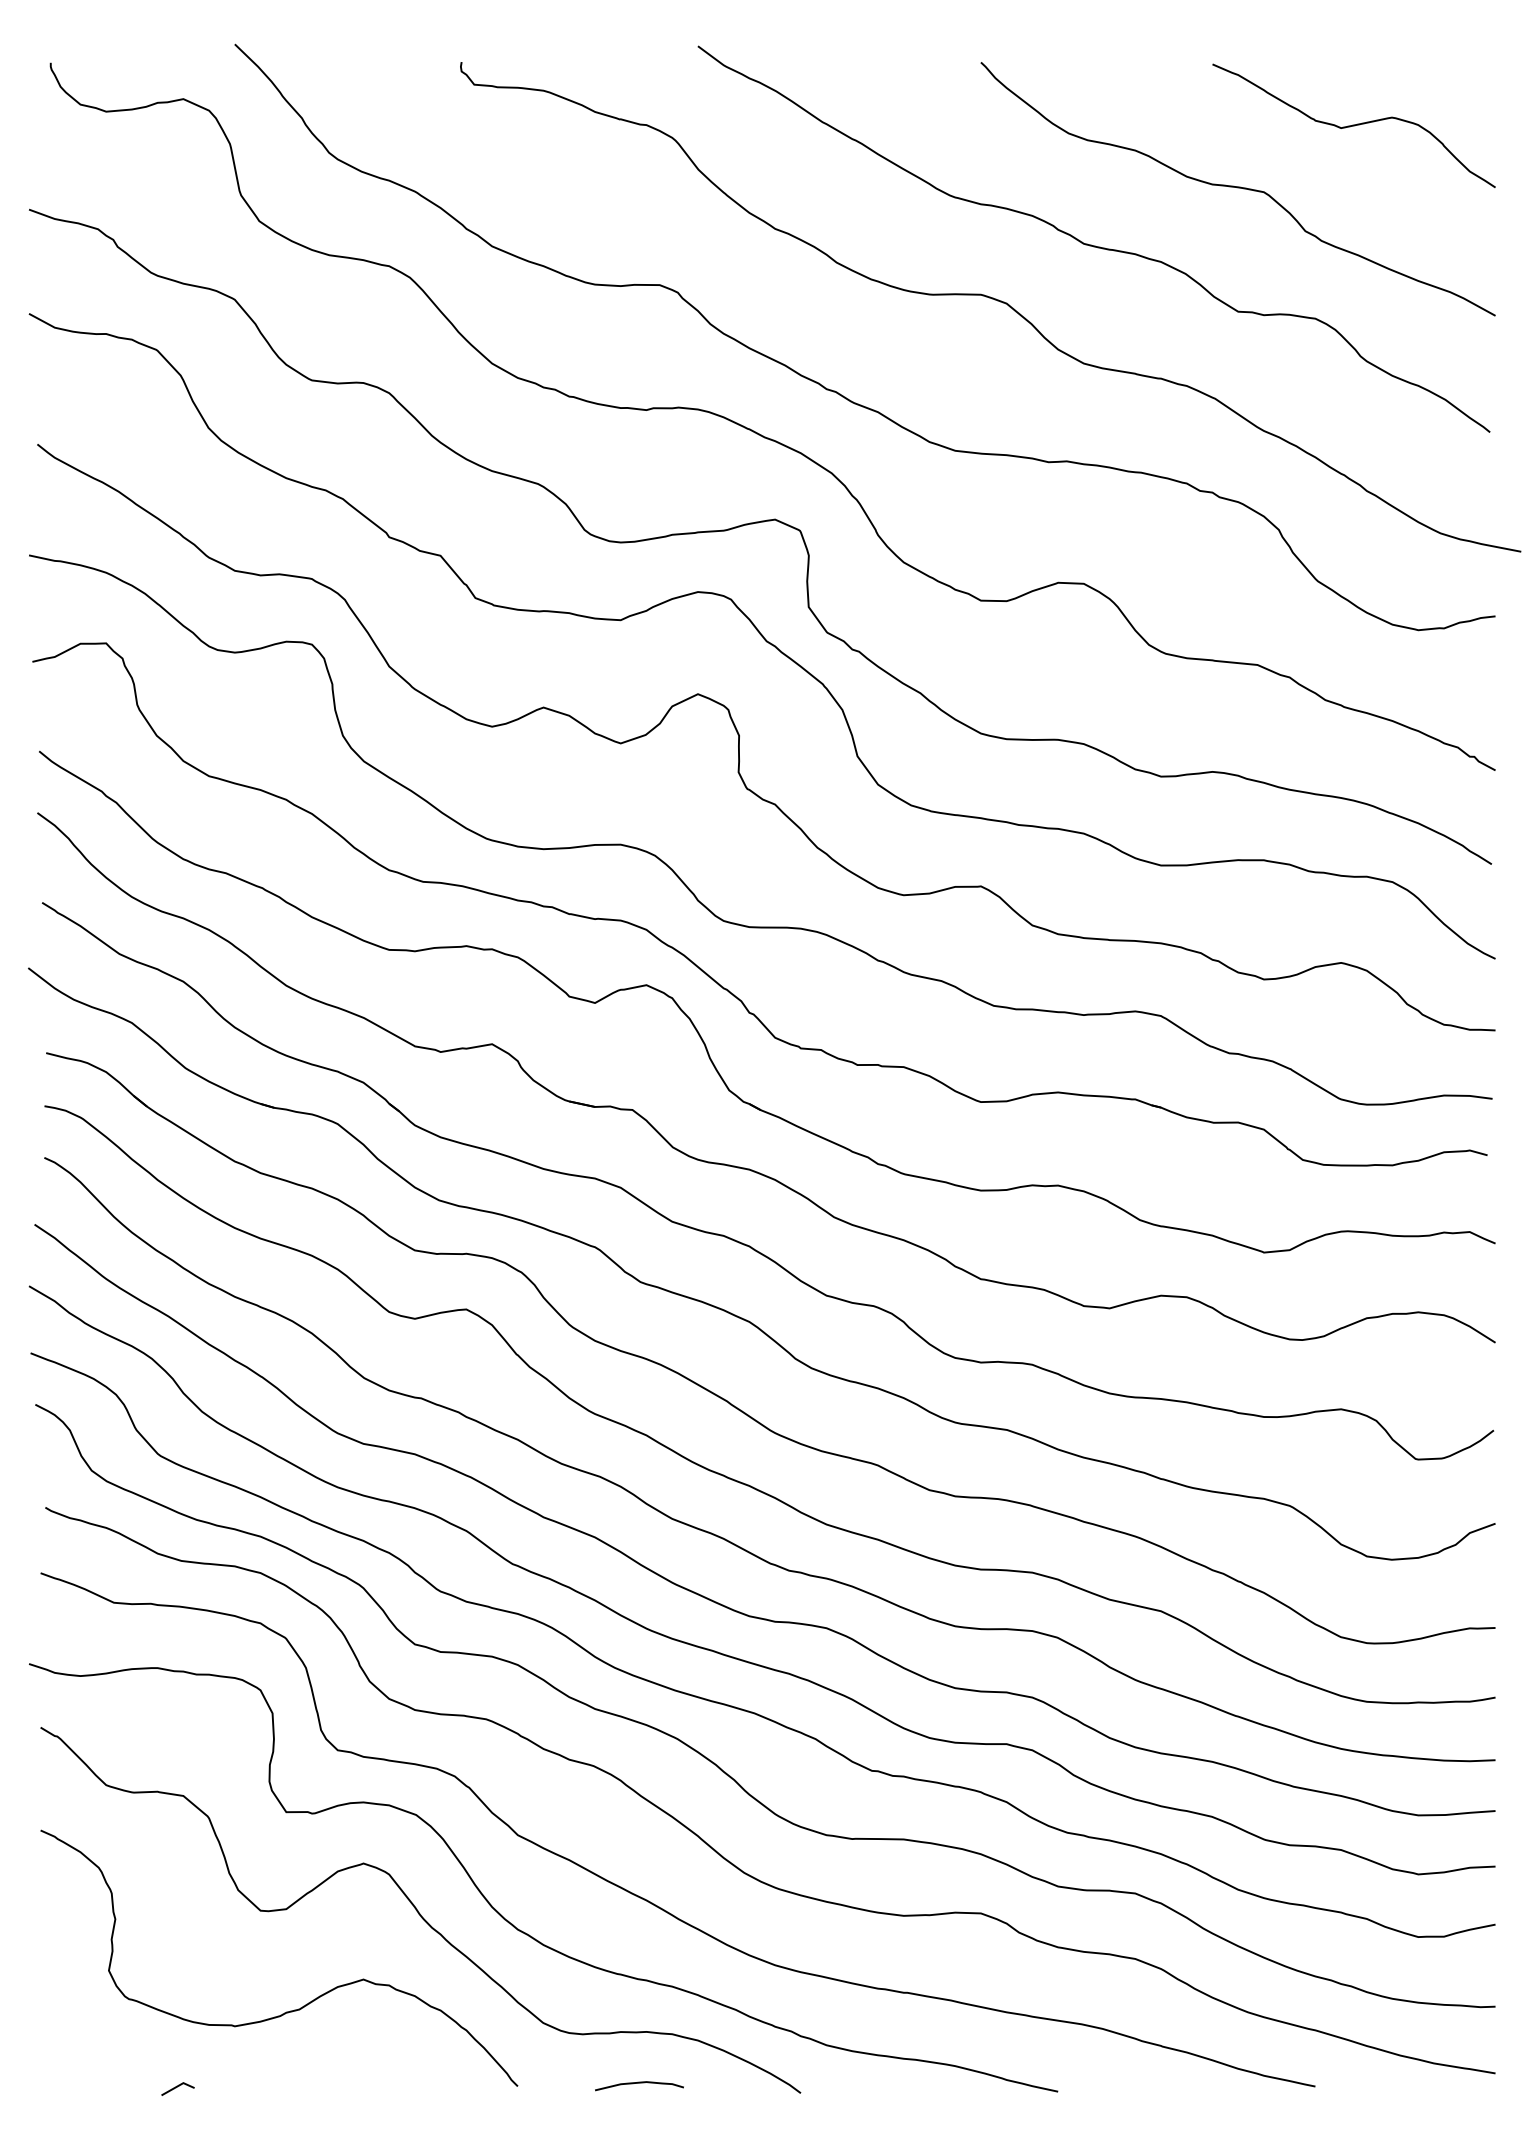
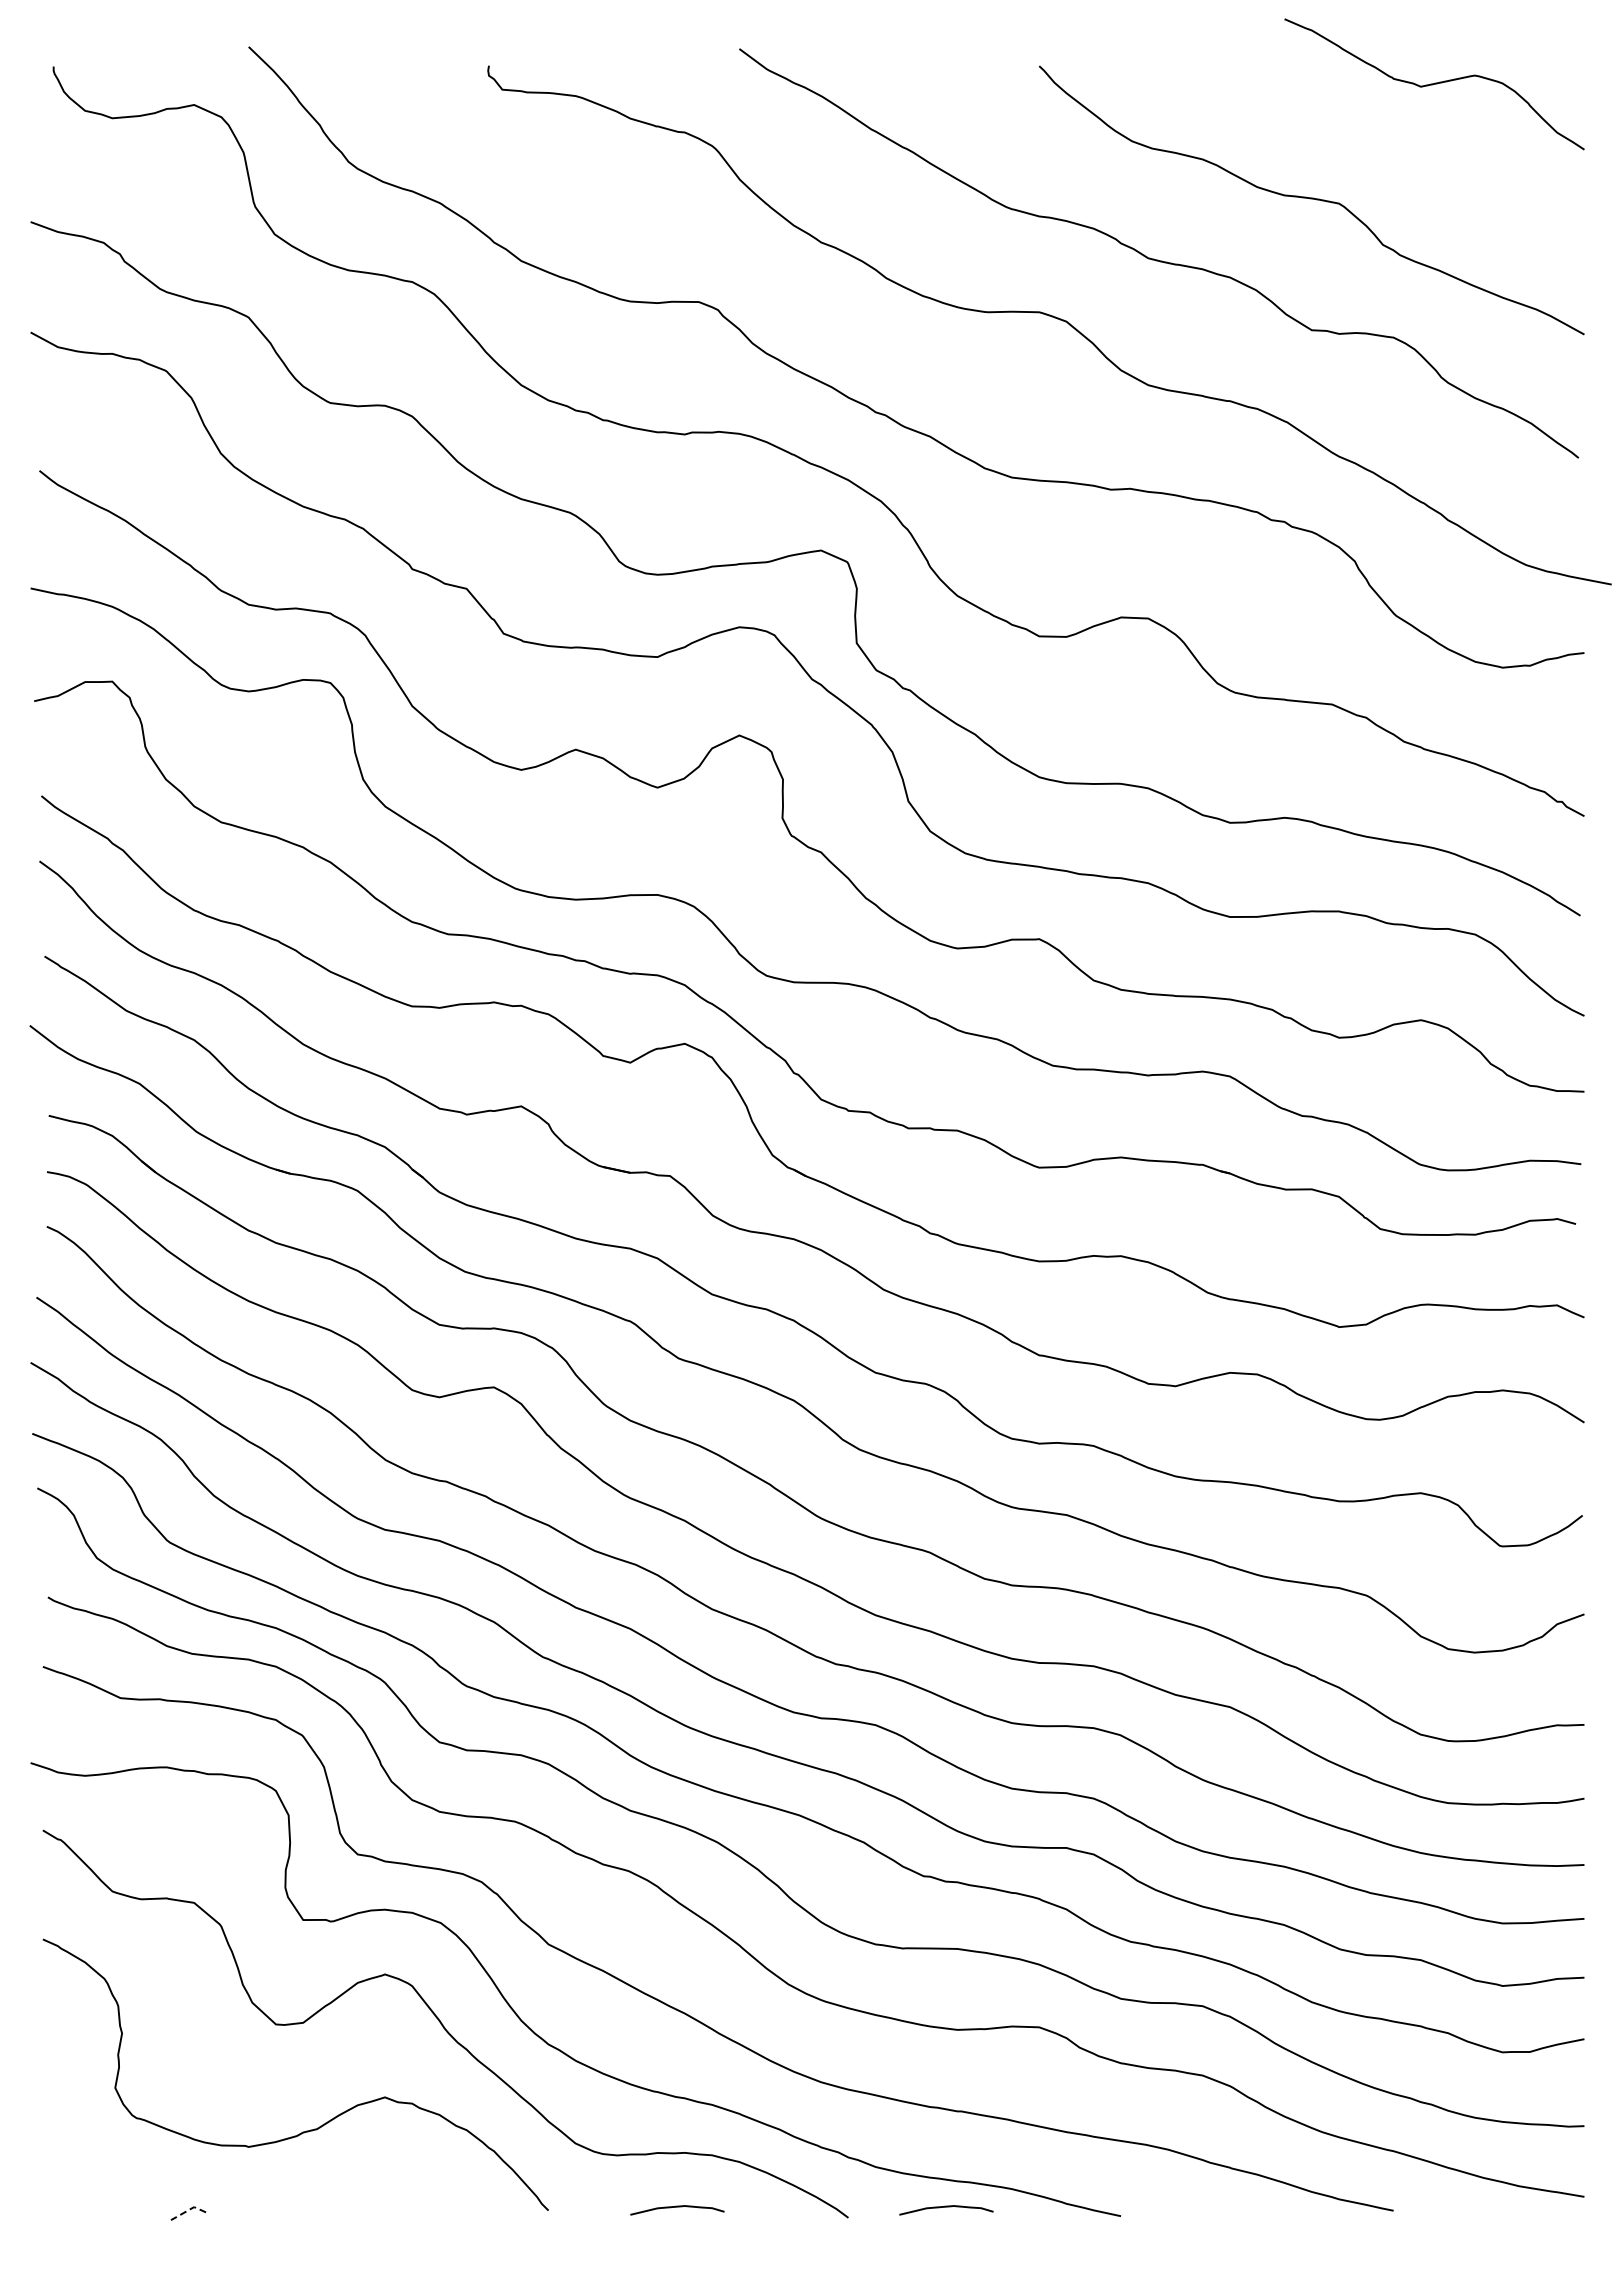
curve: (1354, 126) -> (1434, 84), moved
curve: (893, 2083) -> (946, 2207), added
line: (178, 2086) -> (188, 2210), solid -> dashed

